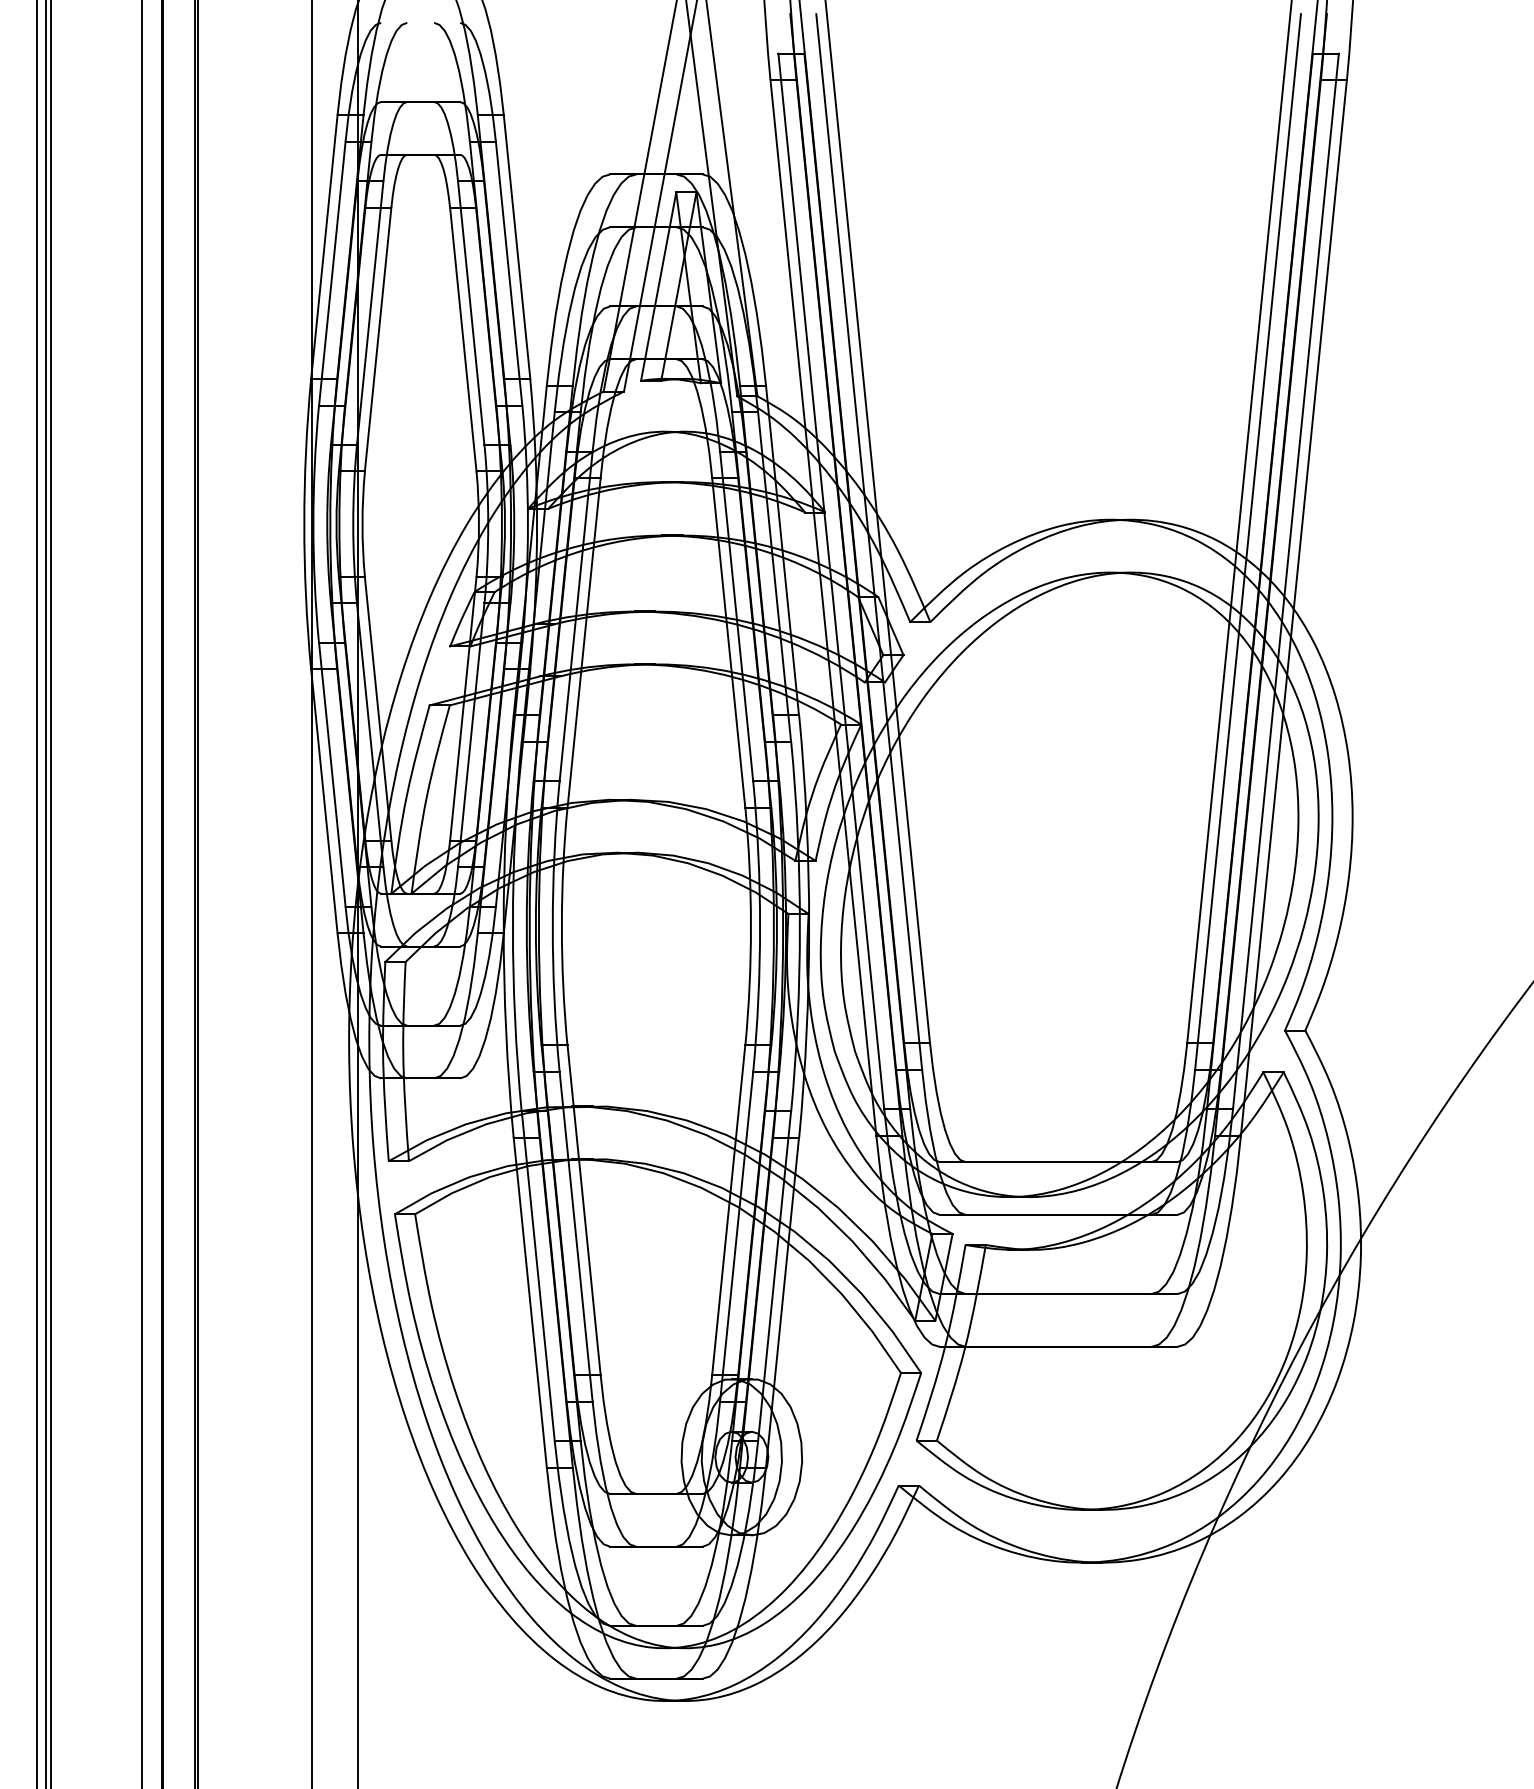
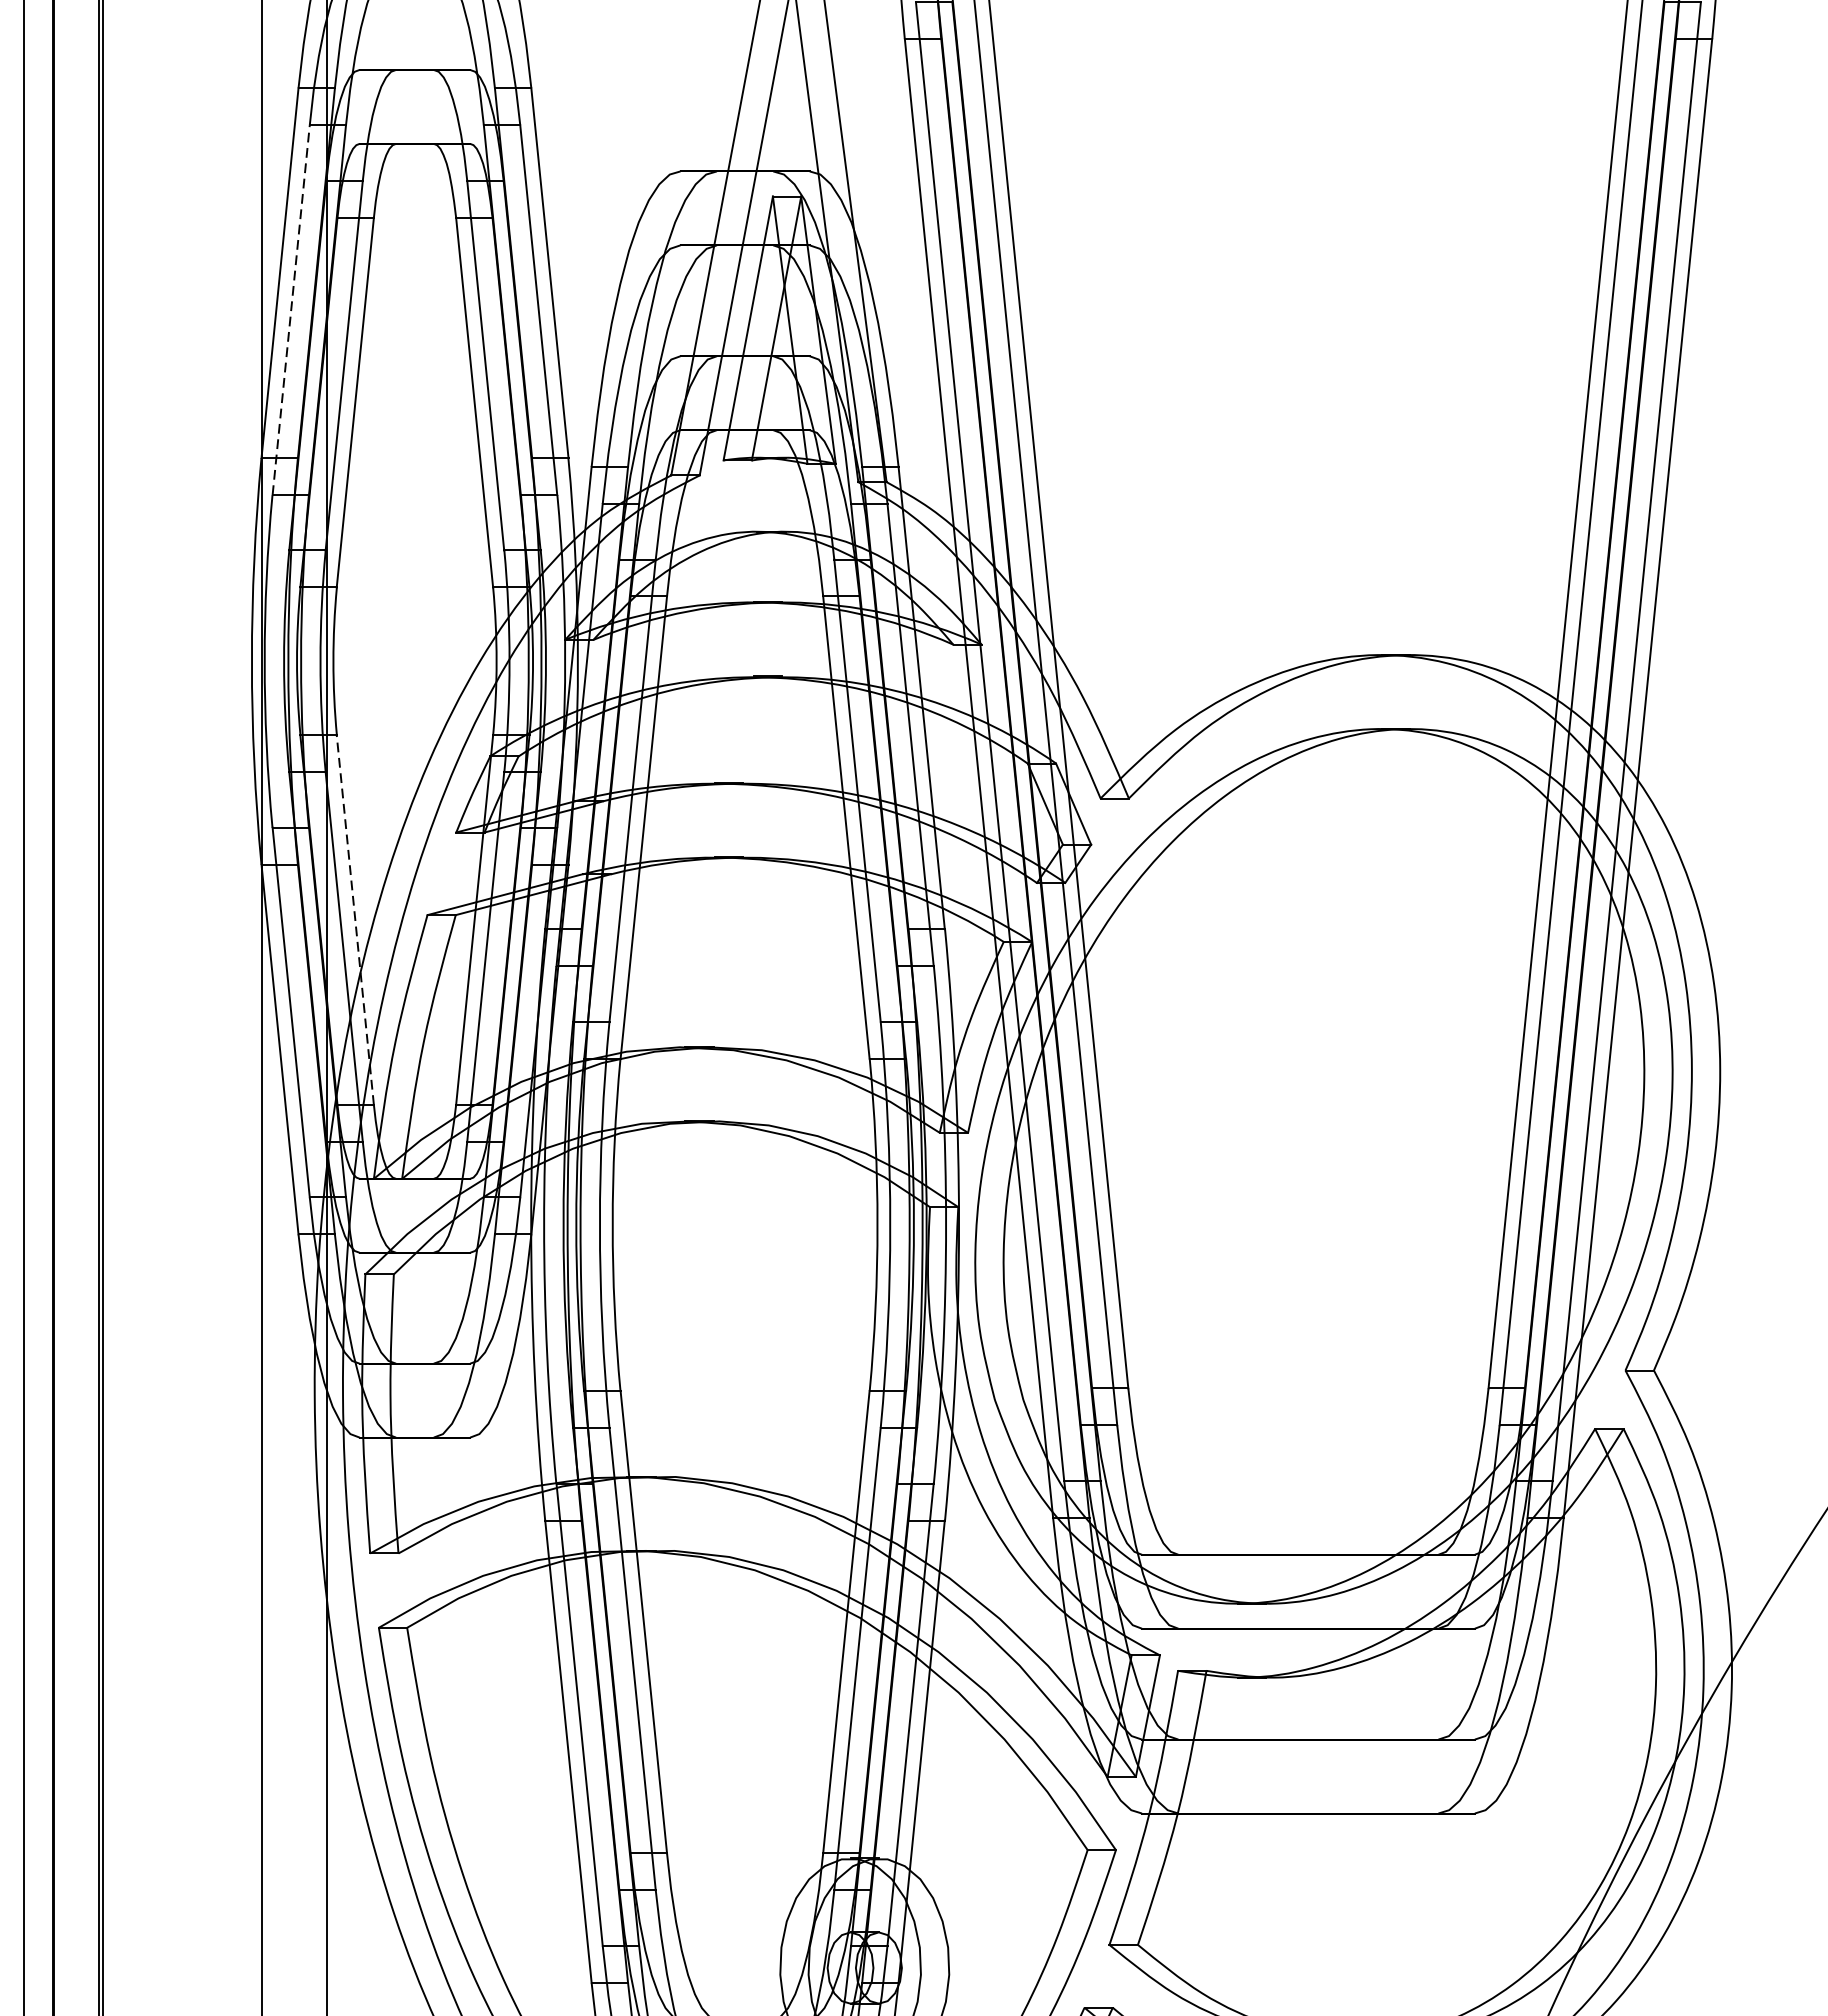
line: (332, 273) -> (291, 310), solid -> dashed
line: (378, 709) -> (355, 920), solid -> dashed

